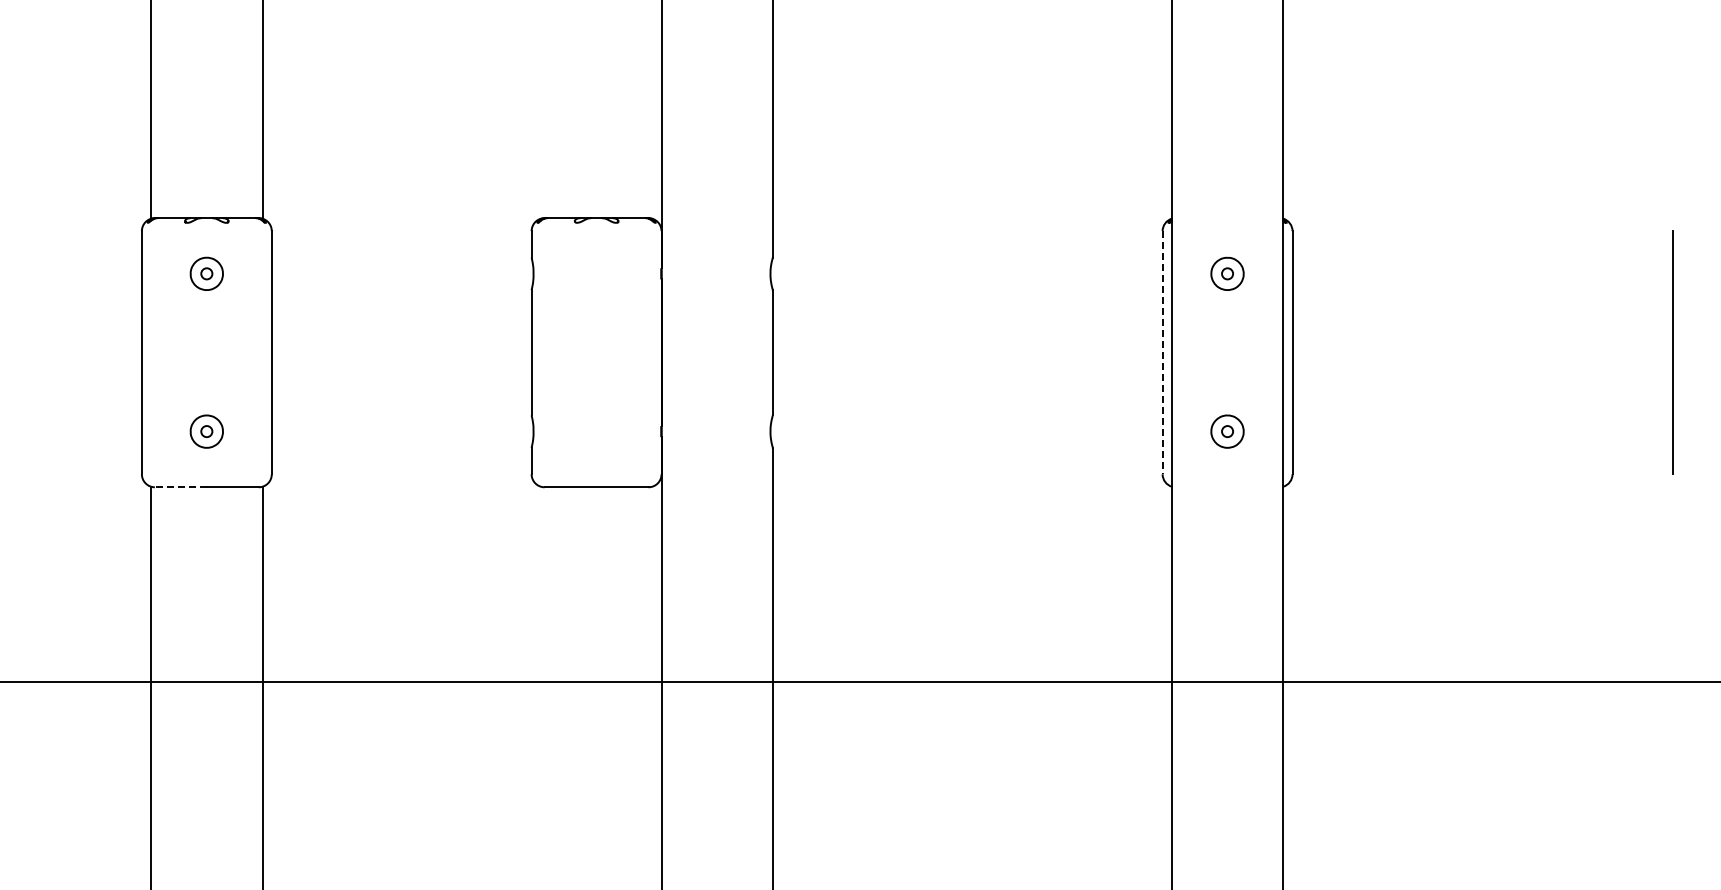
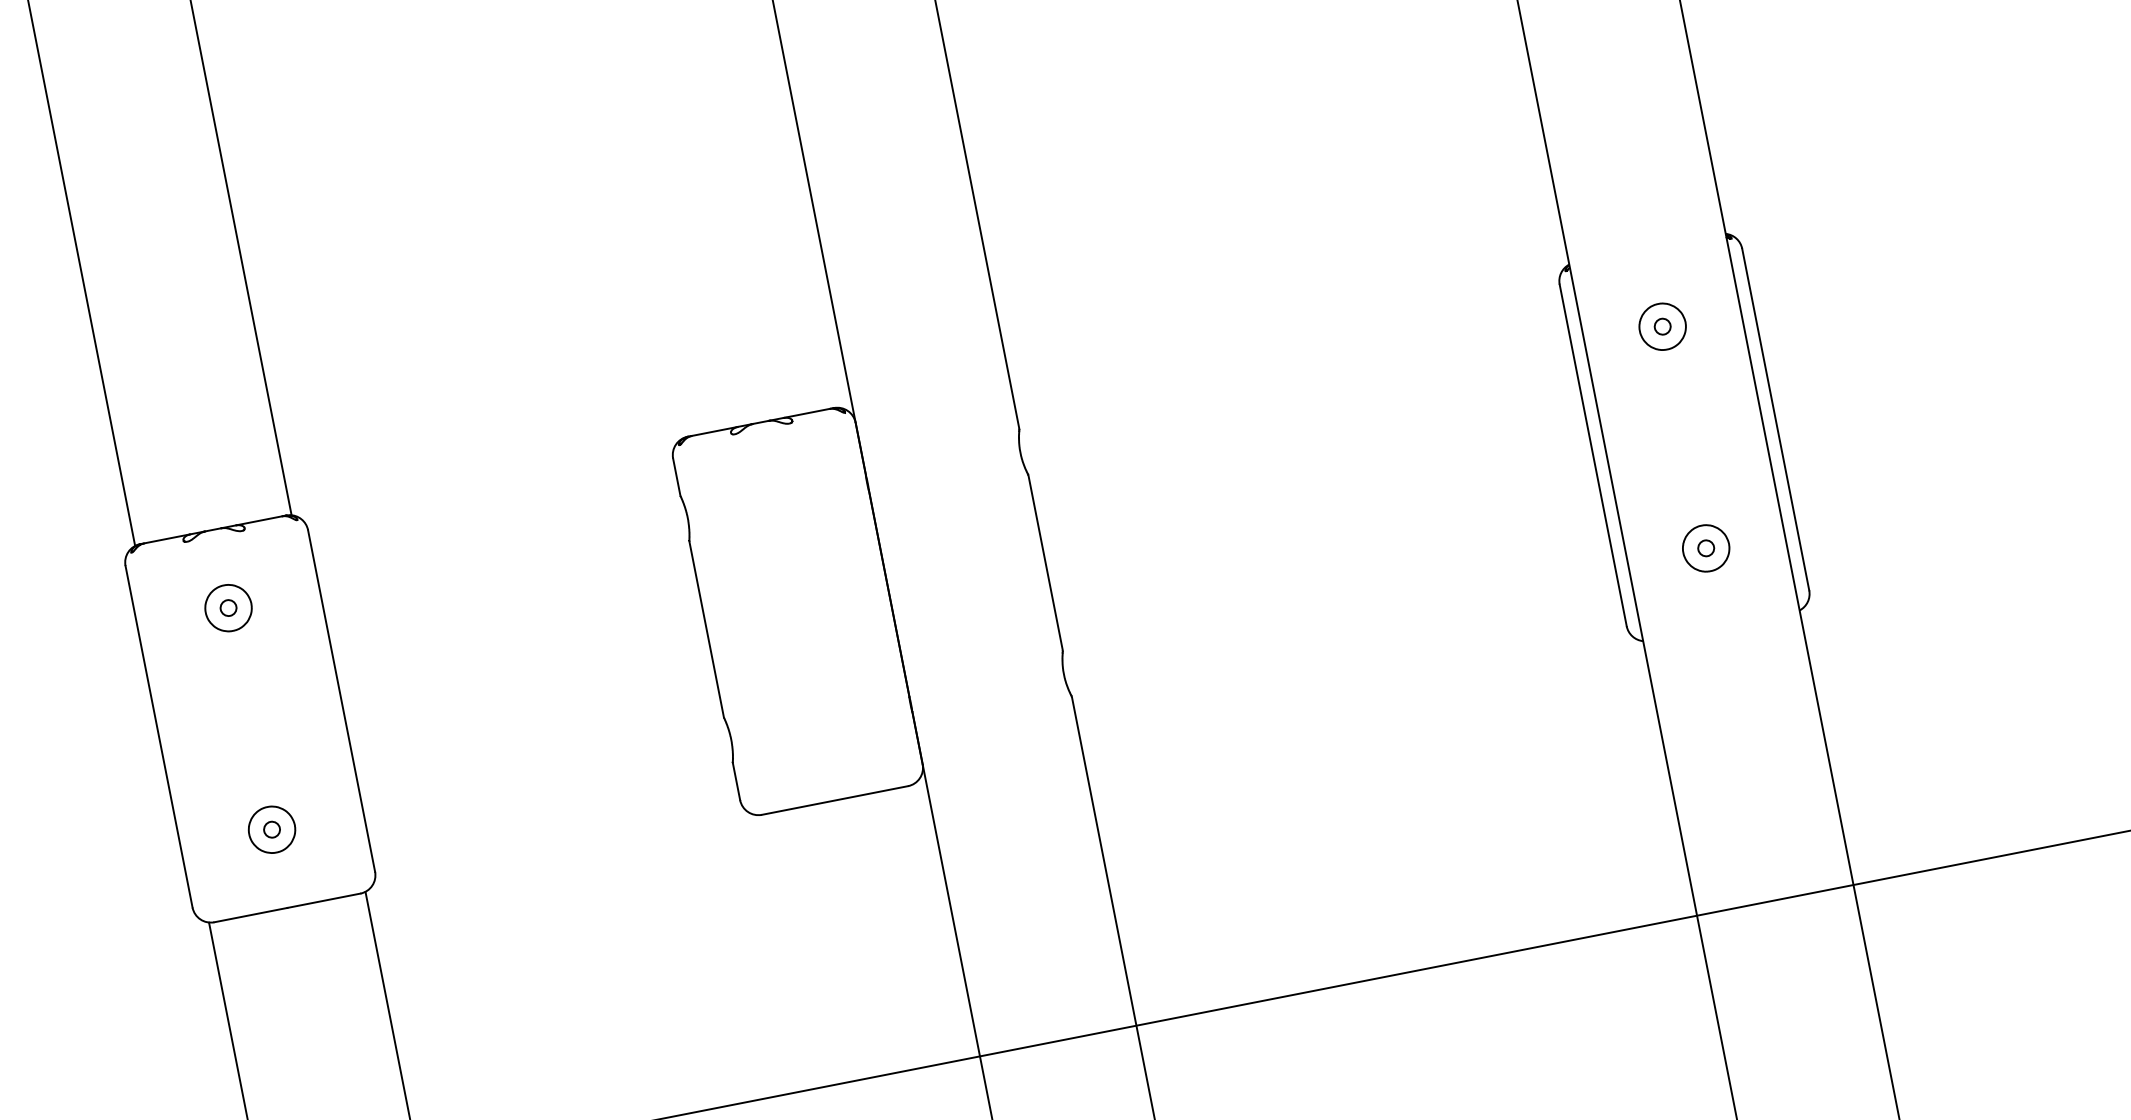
line: (1162, 352) -> (1592, 455), dashed -> solid
line: (180, 487) -> (250, 915), dashed -> solid

